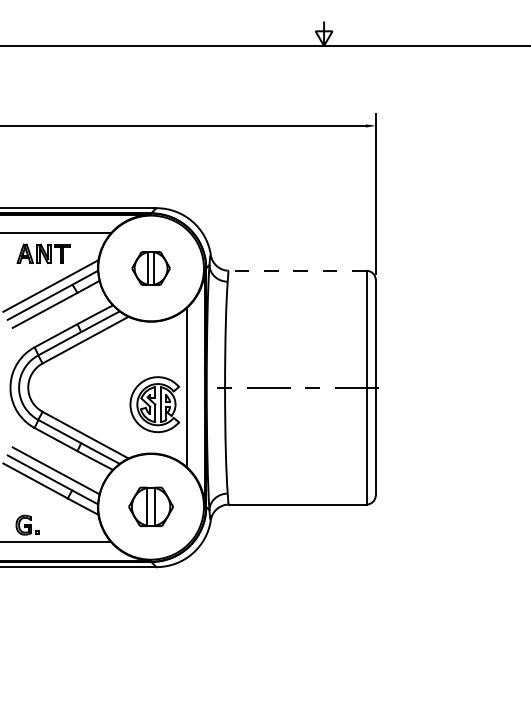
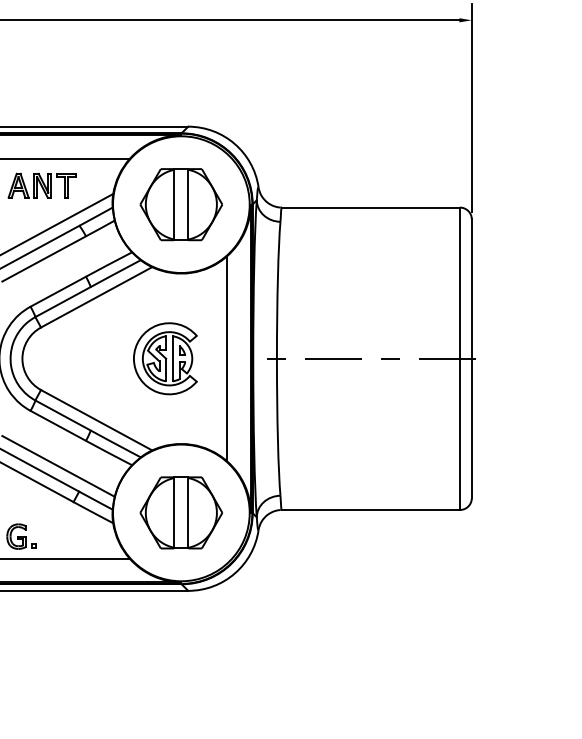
part: (150, 268) -> (180, 204), size x1.67
line: (297, 270) -> (370, 207), dashed -> solid
part: (154, 404) -> (165, 358), moved
part: (150, 506) -> (180, 512), size x1.43

